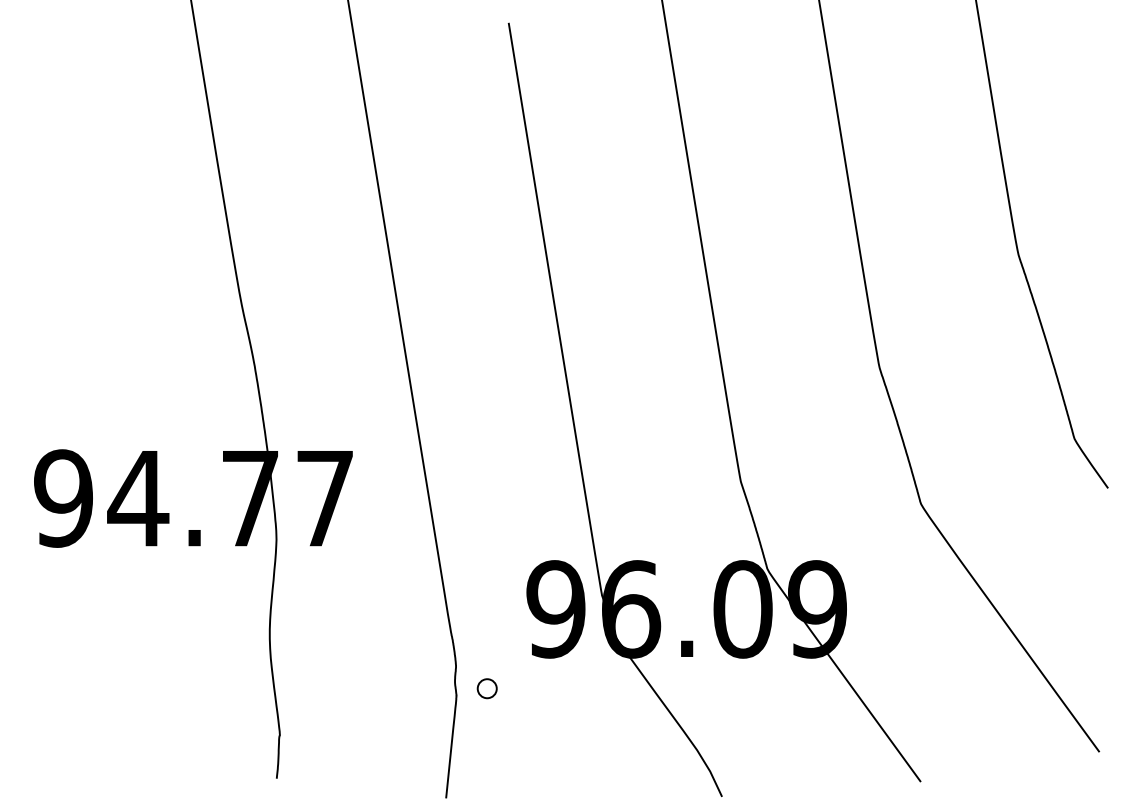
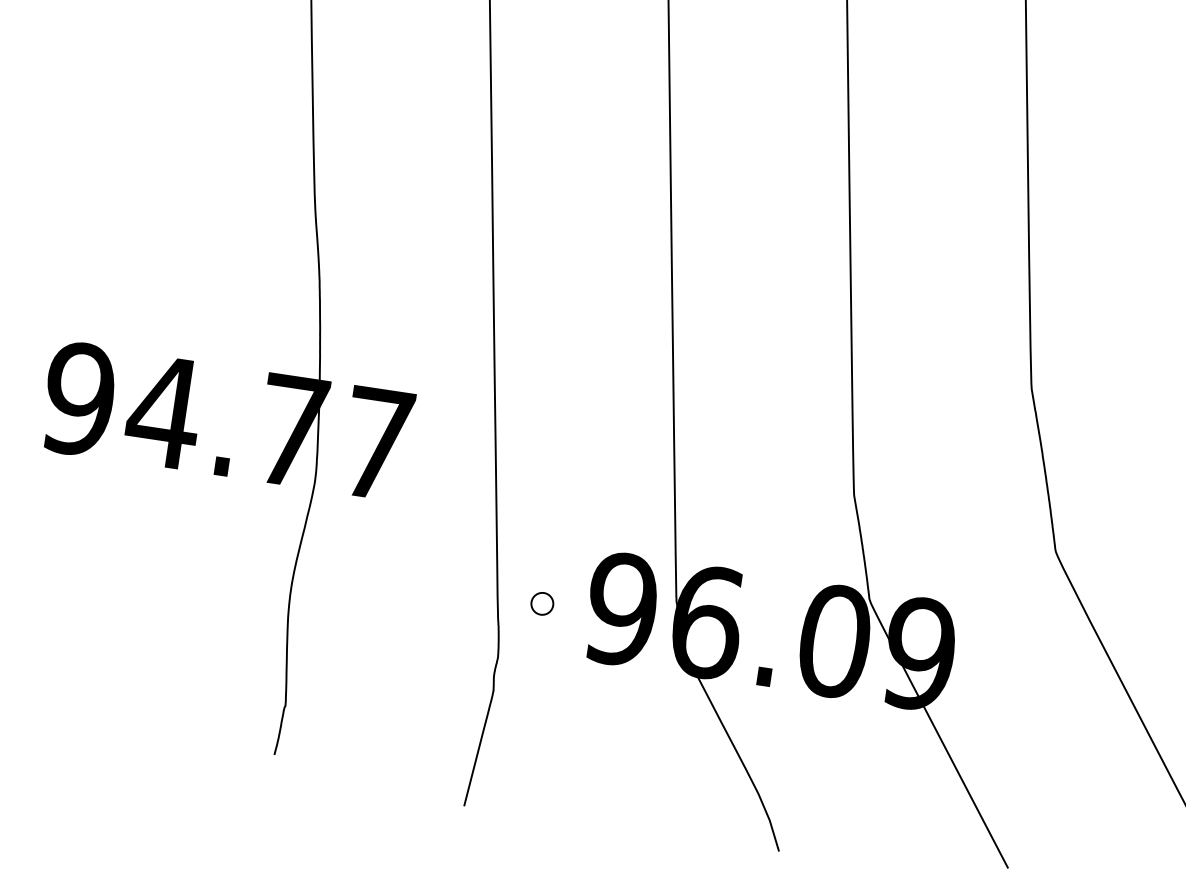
part: (486, 688) -> (541, 603), moved

